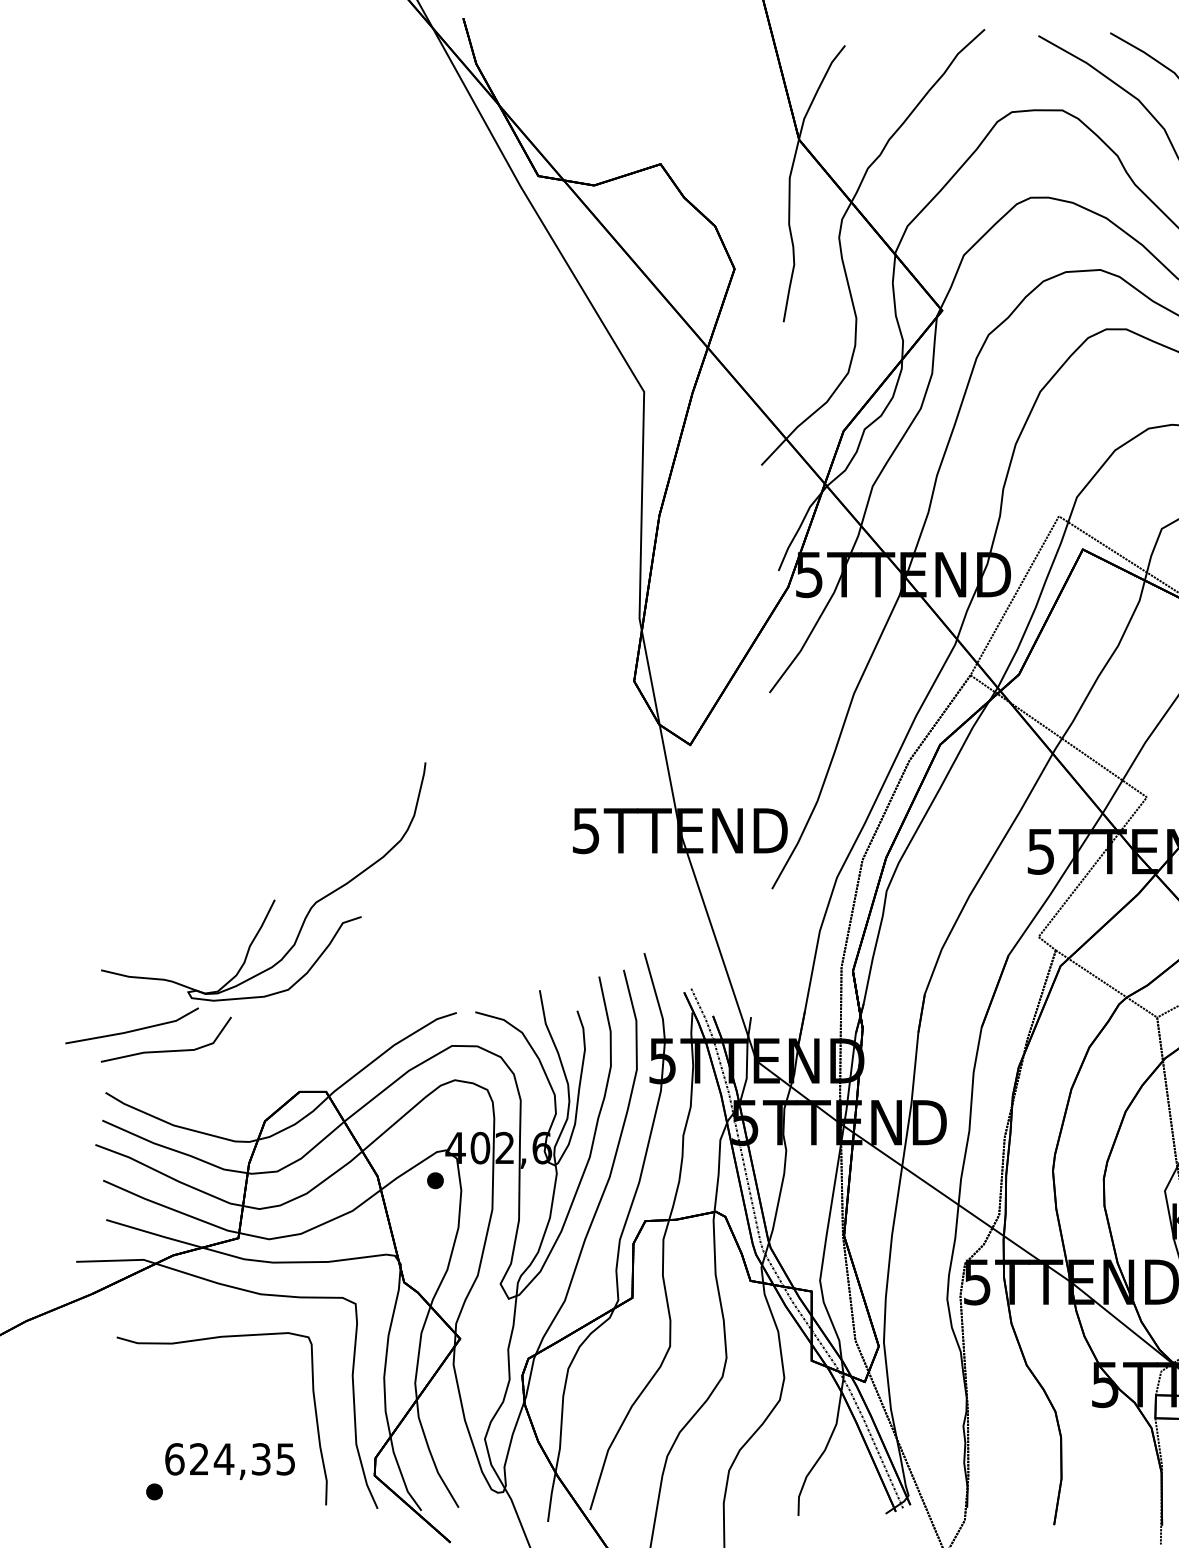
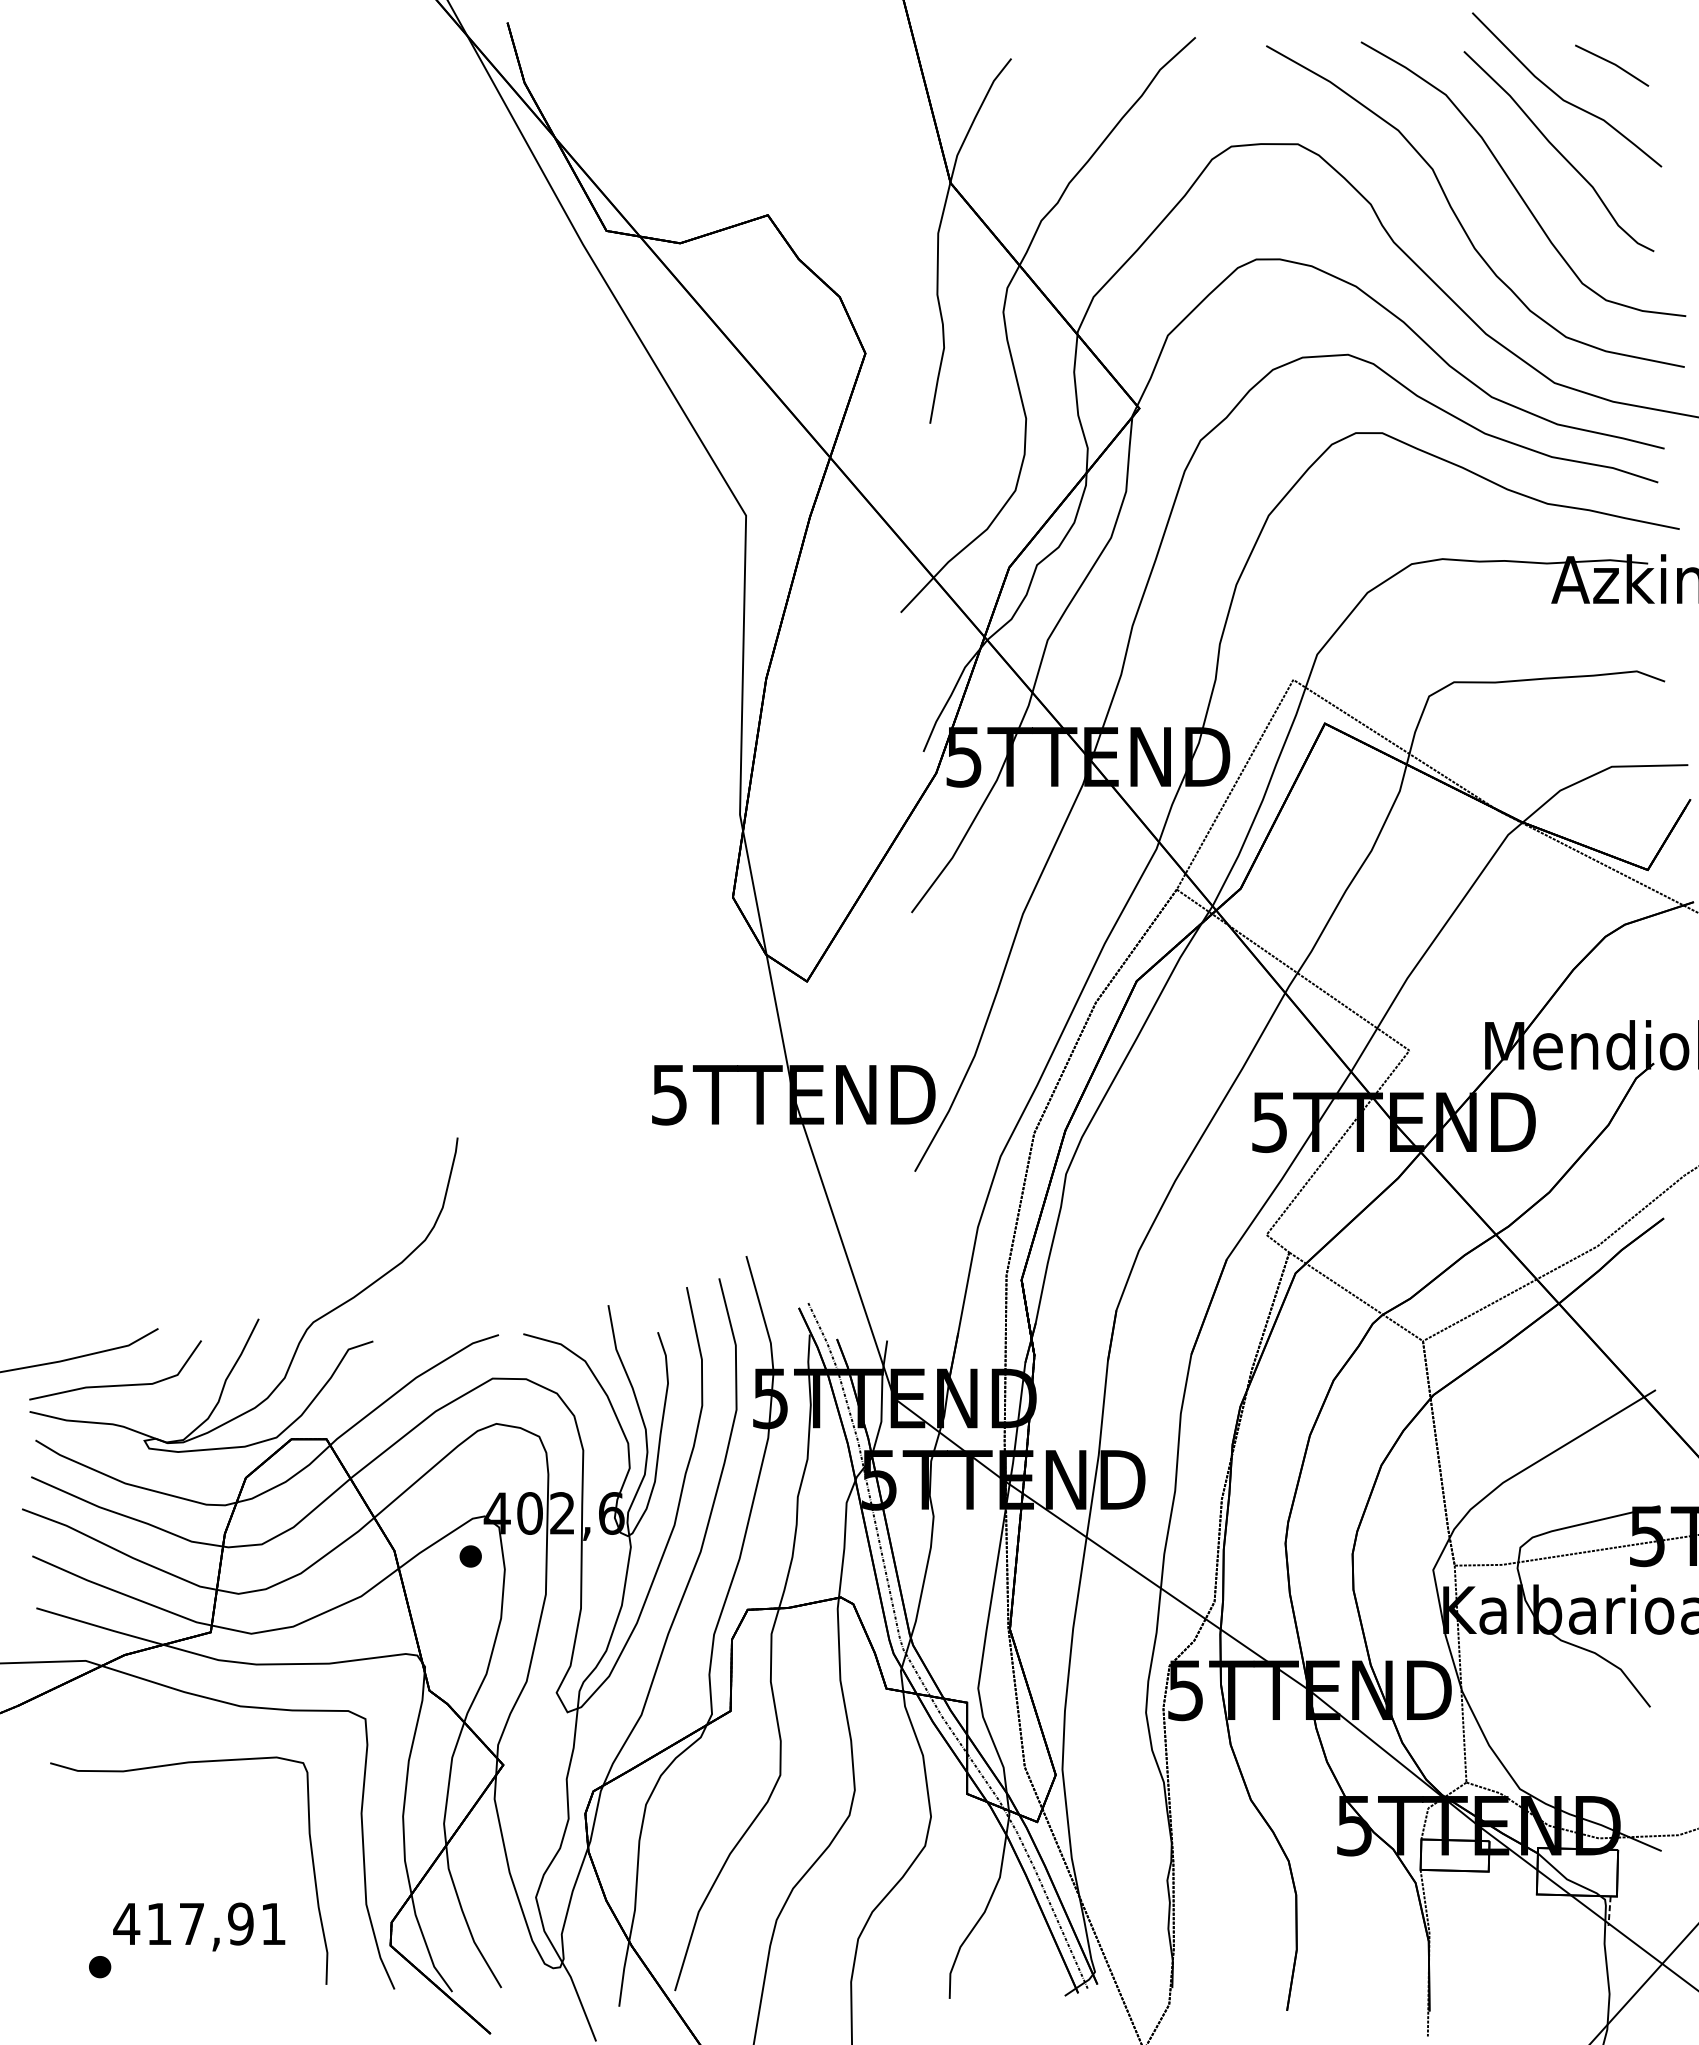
part: (274, 899) -> (258, 1318), moved
text: (229, 1458) -> (199, 1923), 624,35 -> 417,91

